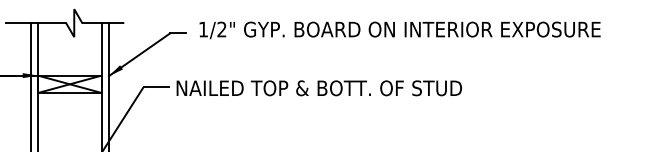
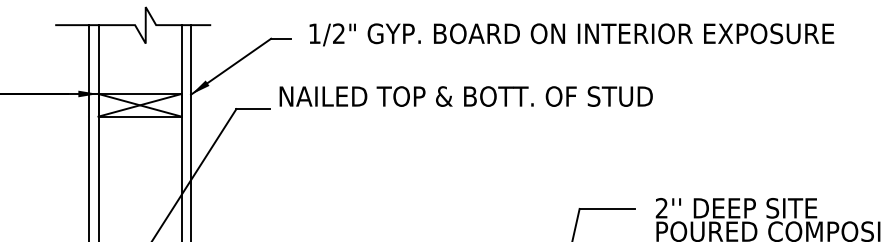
text: (318, 88) -> (465, 96), moved

